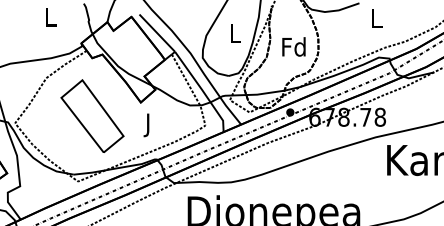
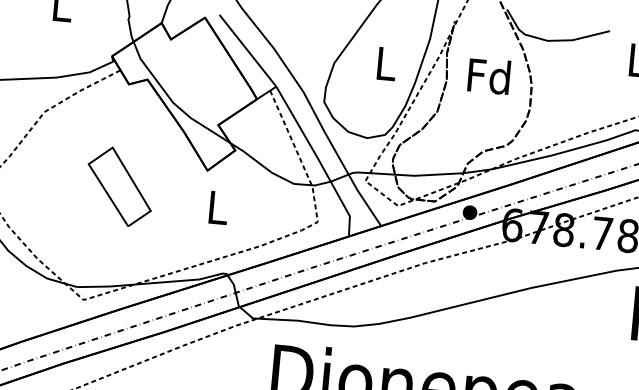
text: (293, 46) -> (488, 75), moved
part: (92, 115) -> (119, 185), size x0.6
text: (148, 125) -> (217, 212), J -> L

